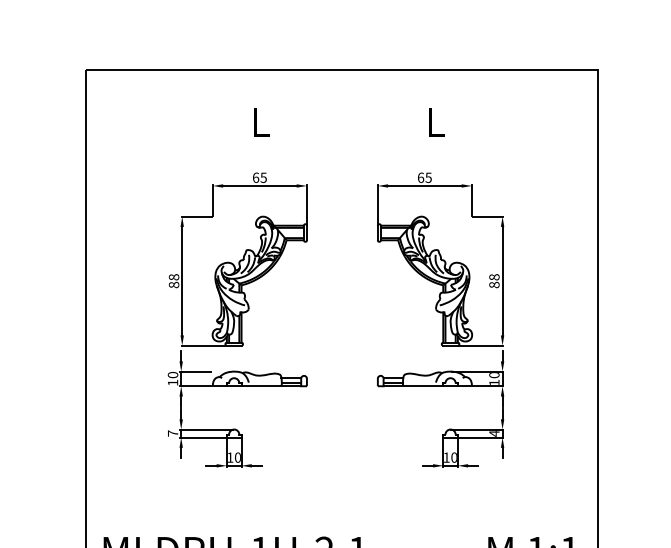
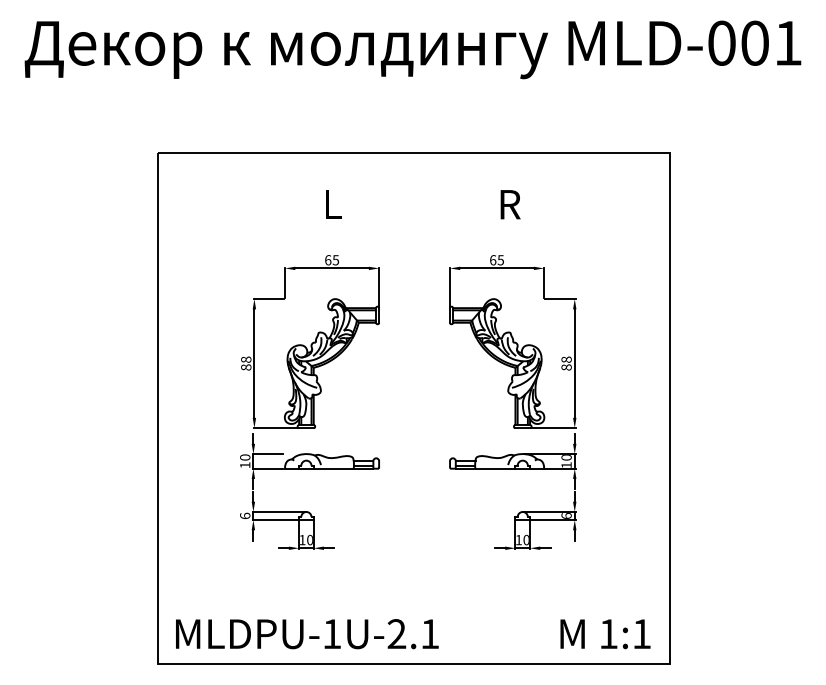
text: (438, 122) -> (510, 204), L -> R
text: (173, 433) -> (245, 515), 7 -> 6
text: (494, 433) -> (566, 515), 4 -> 6

